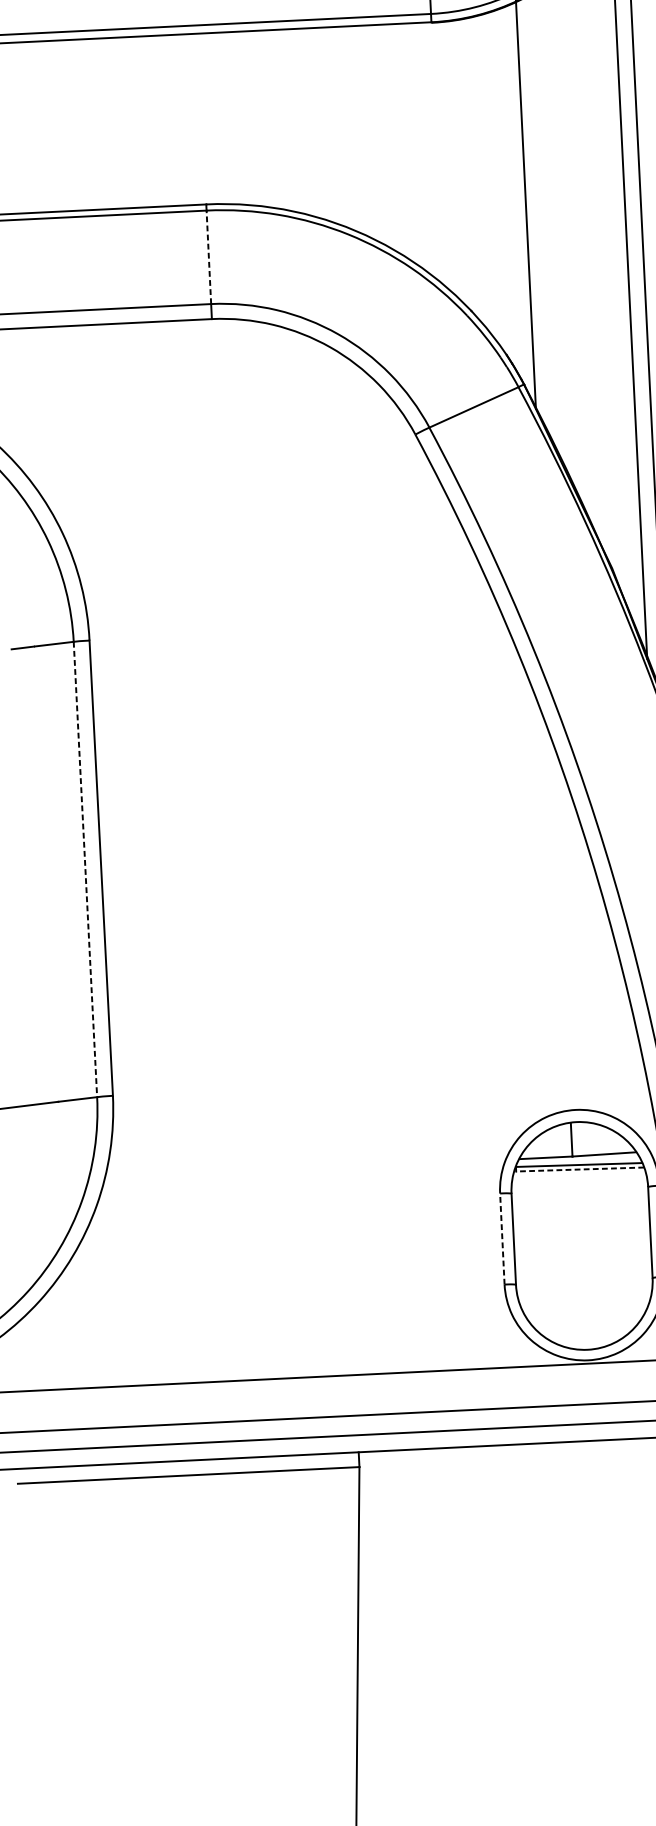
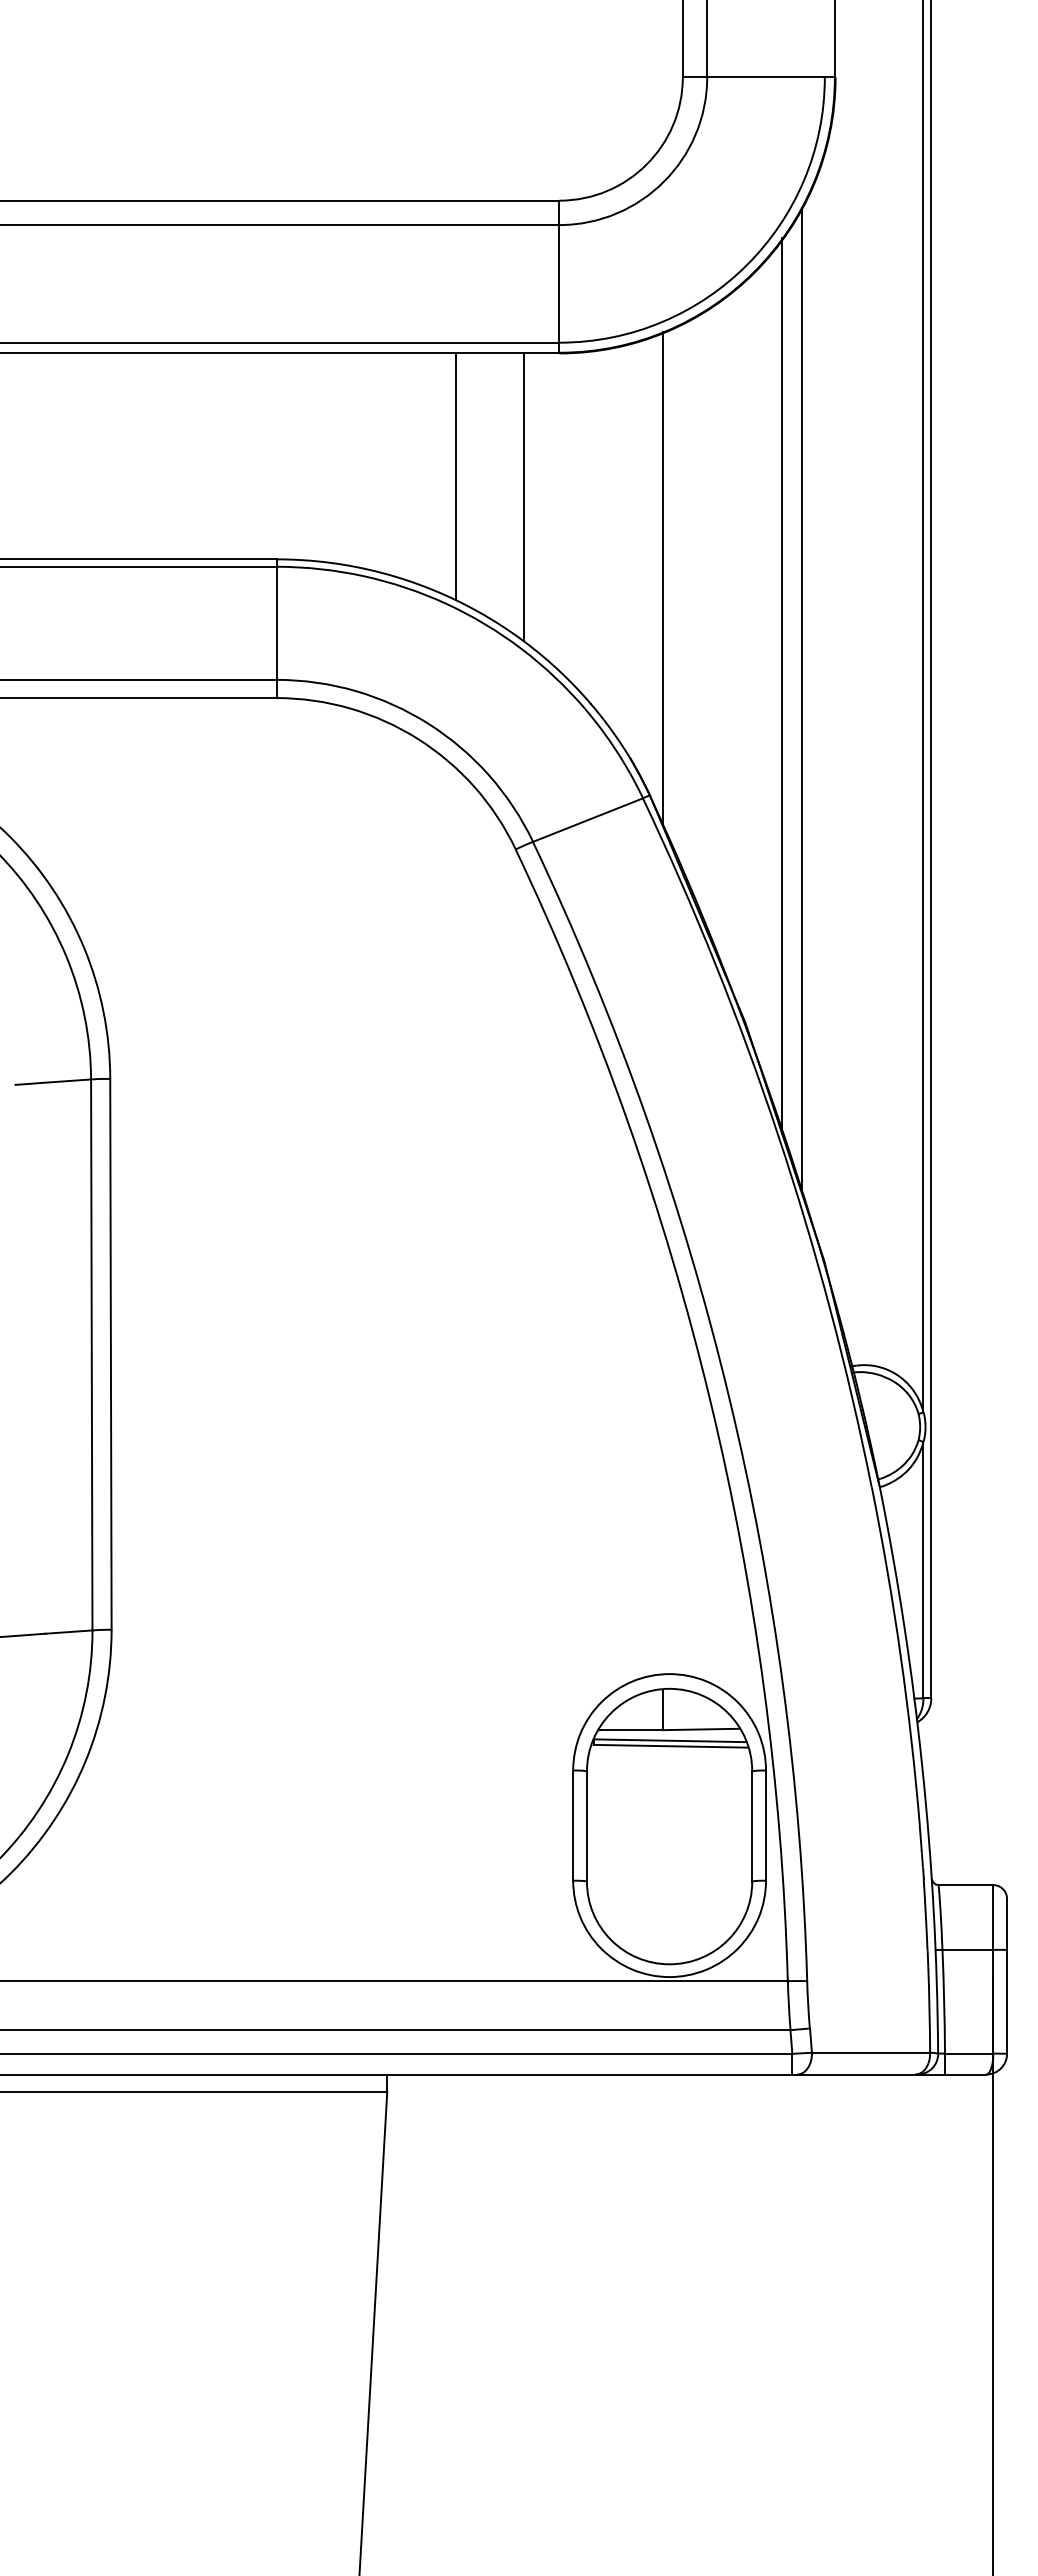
line: (351, 128) -> (456, 476), added
line: (407, 143) -> (523, 497), added
line: (208, 257) -> (276, 623), dashed -> solid
line: (85, 869) -> (91, 1355), dashed -> solid
line: (579, 1169) -> (670, 1746), dashed -> solid
line: (502, 1238) -> (573, 1825), dashed -> solid

